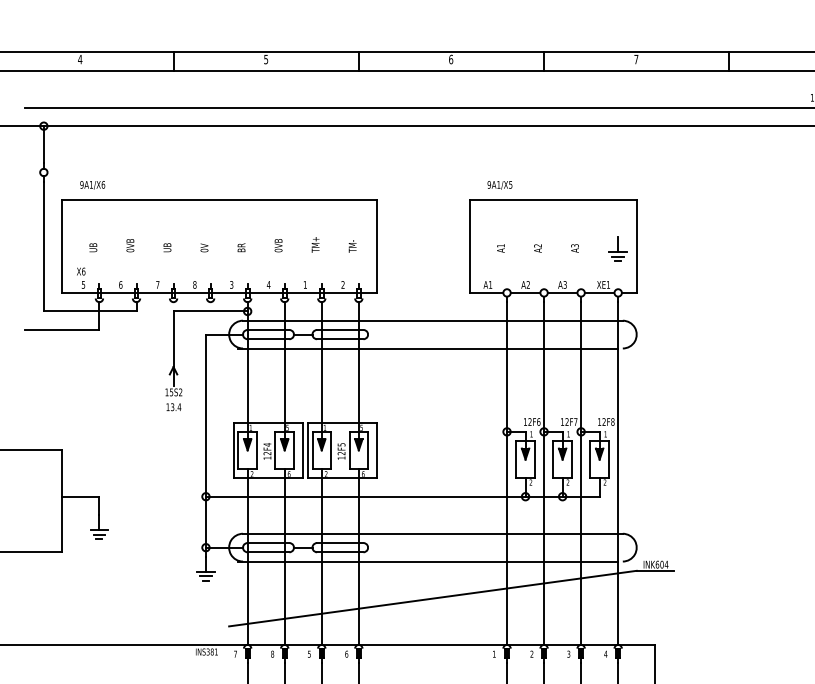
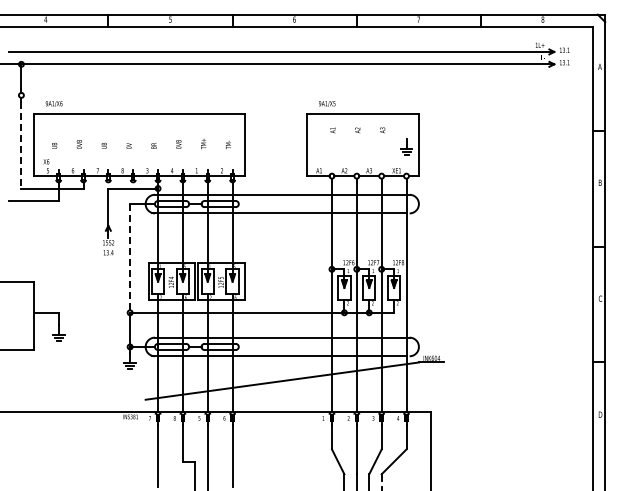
line: (43, 247) -> (21, 145), solid -> dashed
text: (537, 248) -> (357, 130), moved
line: (206, 415) -> (130, 258), solid -> dashed

